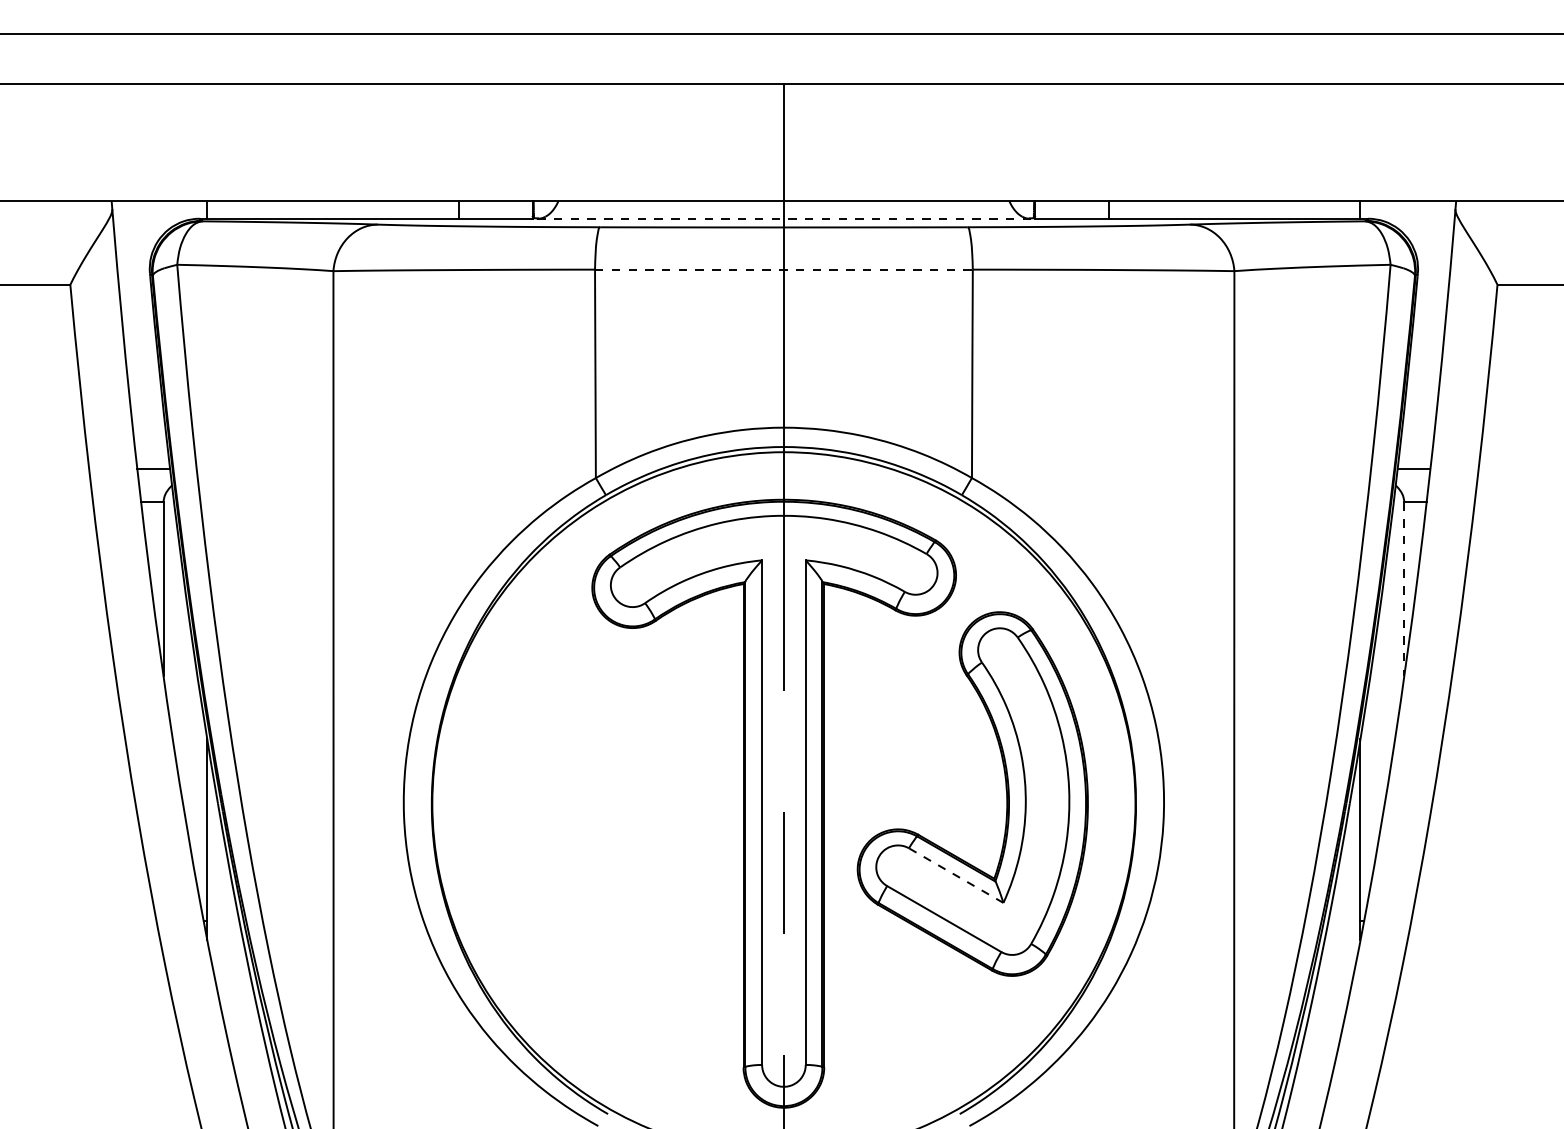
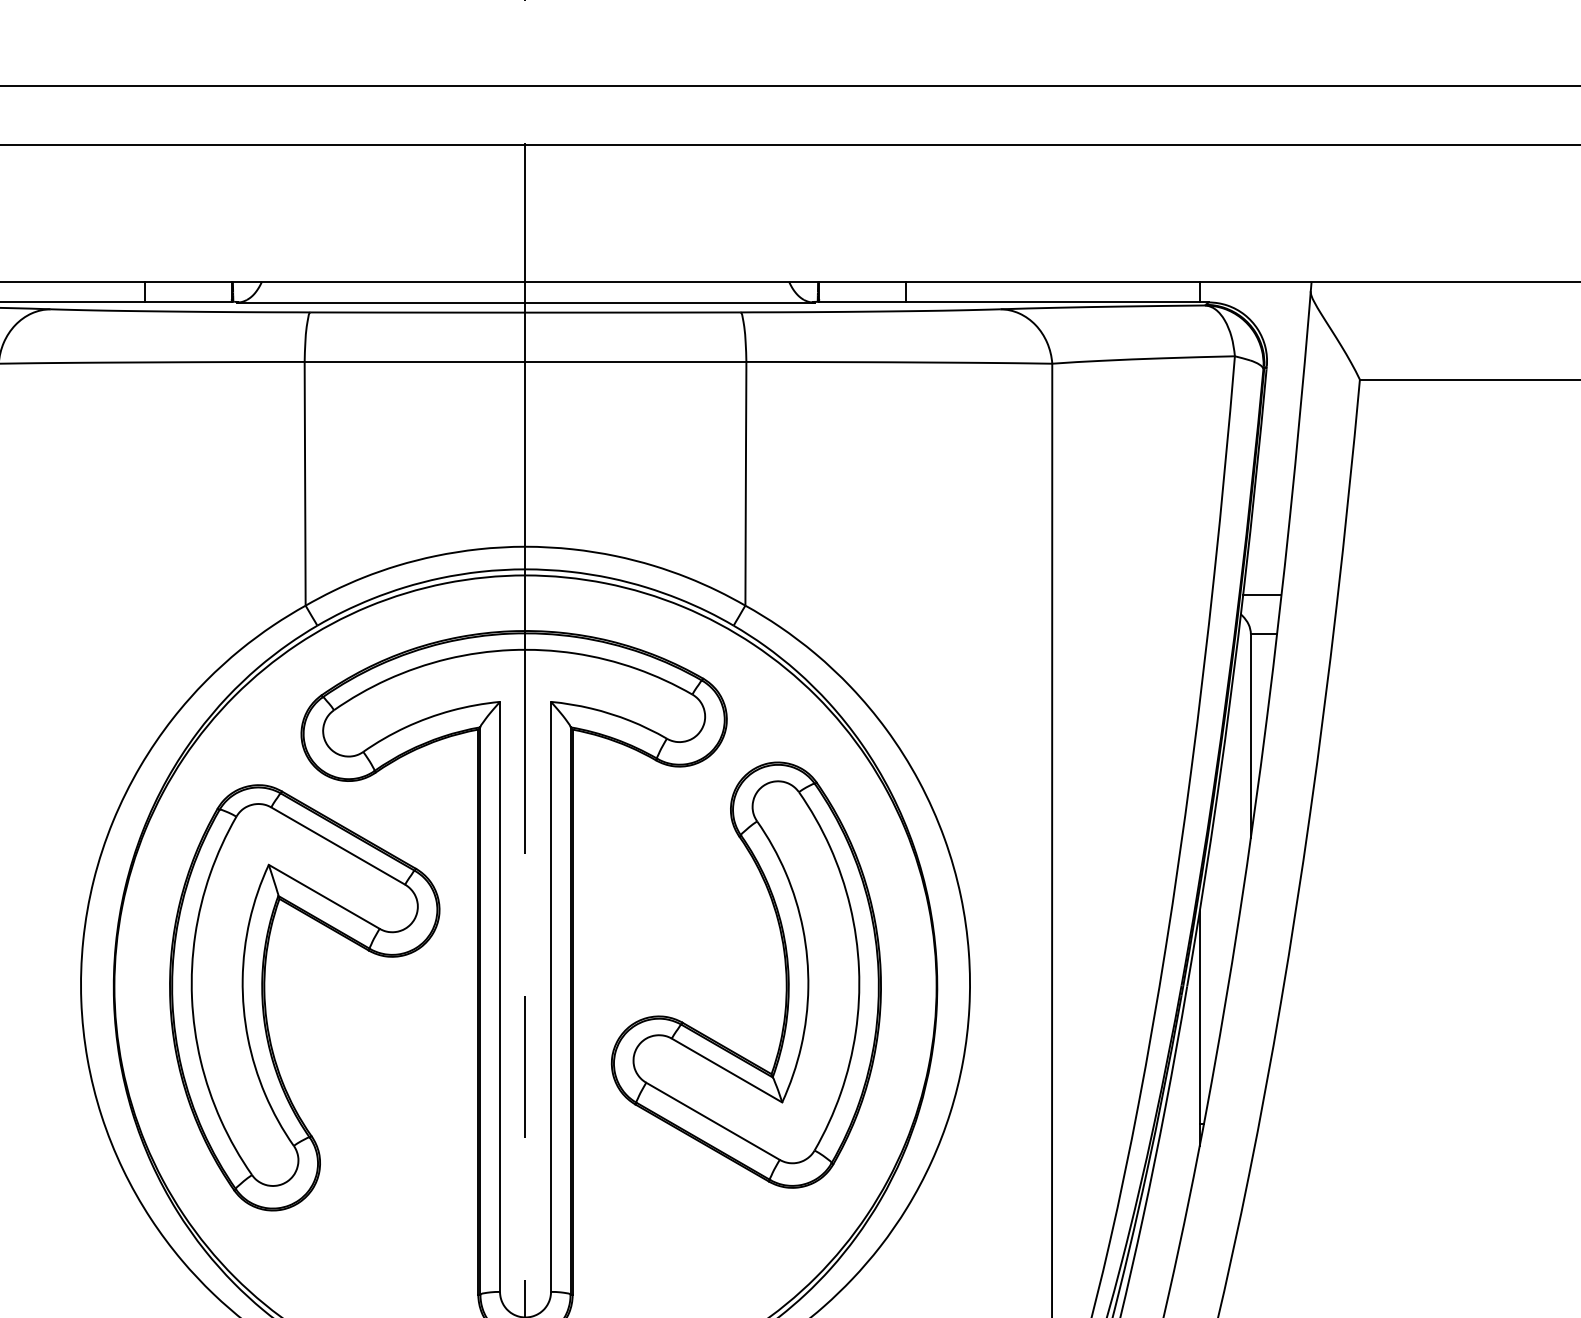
line: (783, 219) -> (525, 303), dashed -> solid
line: (783, 269) -> (525, 361), dashed -> solid
line: (1404, 589) -> (1251, 735), dashed -> solid
part: (562, 819) -> (266, 1004), added
line: (956, 875) -> (727, 1070), dashed -> solid

